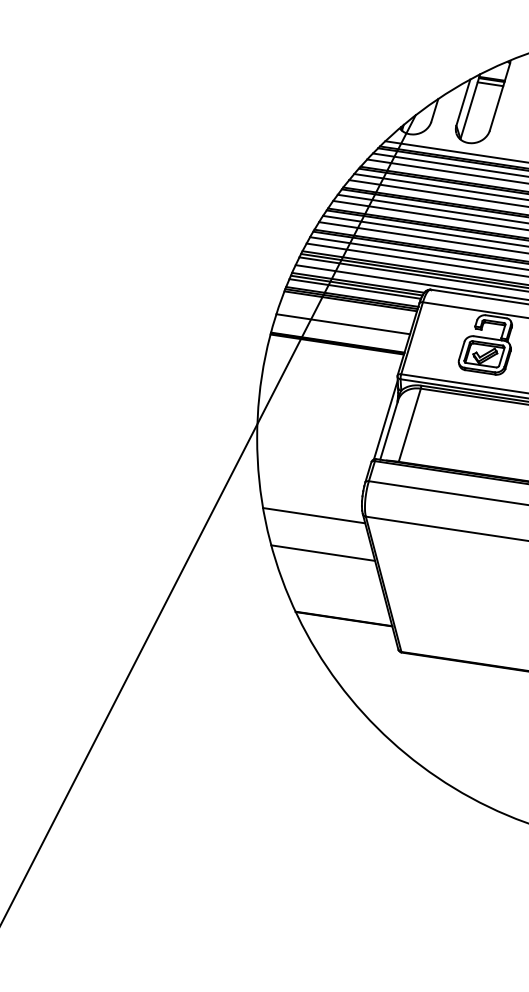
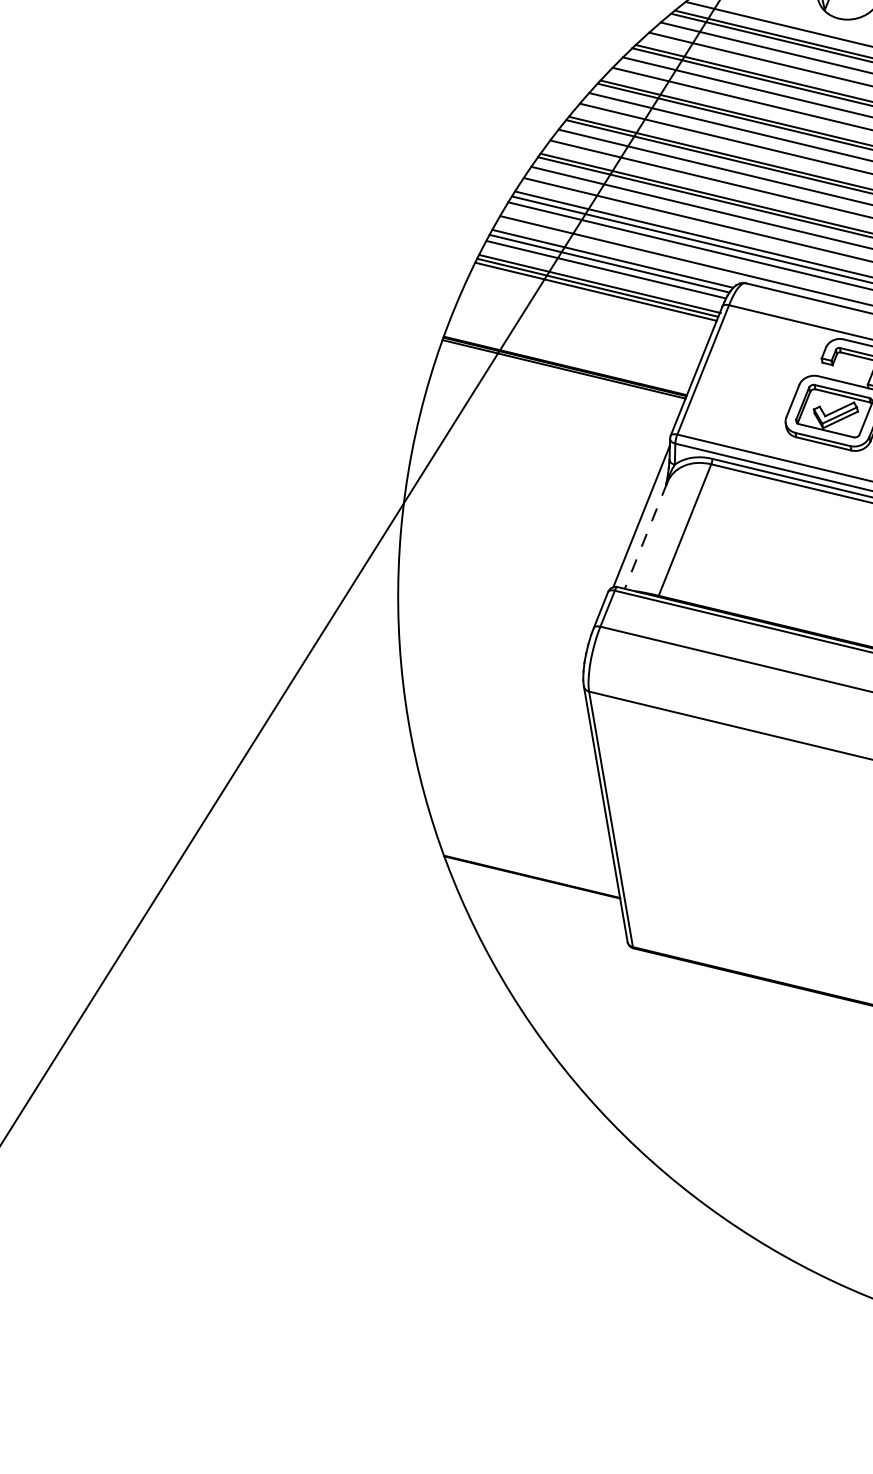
line: (343, 324) -> (578, 333), removed
line: (389, 430) -> (646, 536), solid -> dashed
line: (314, 515) -> (494, 681), removed
line: (323, 552) -> (505, 750), removed

